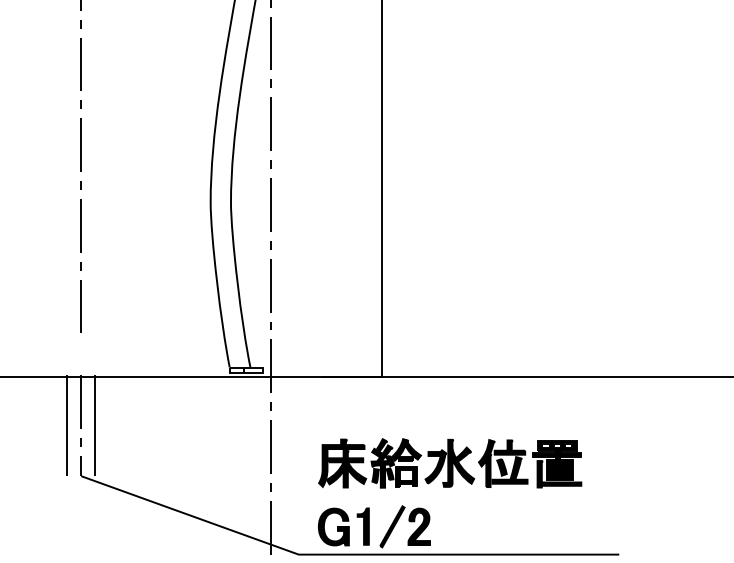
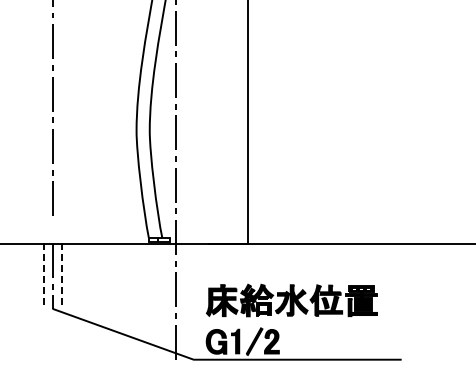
line: (67, 424) -> (43, 275), solid -> dashed
line: (94, 424) -> (61, 275), solid -> dashed

